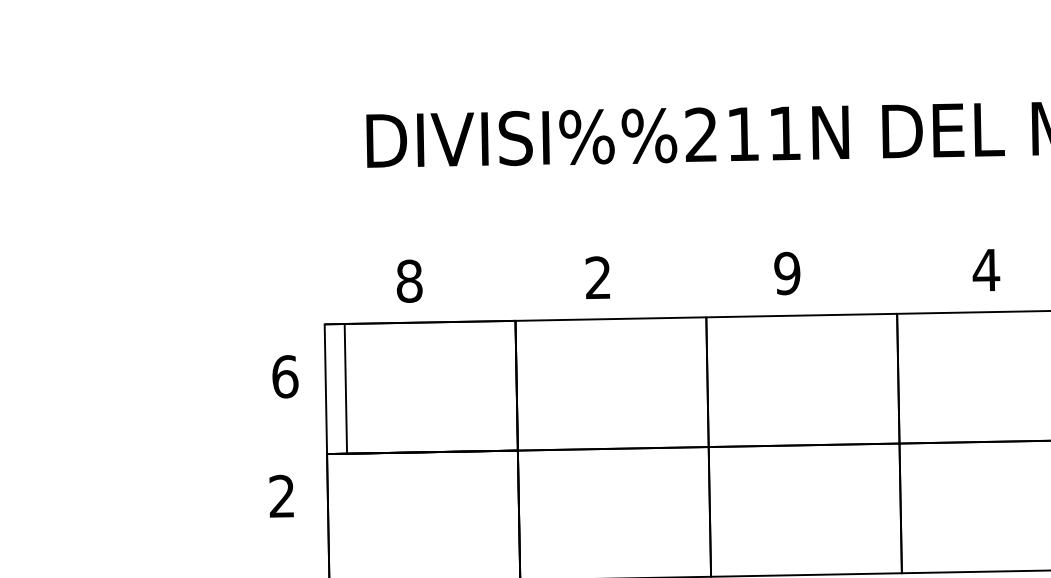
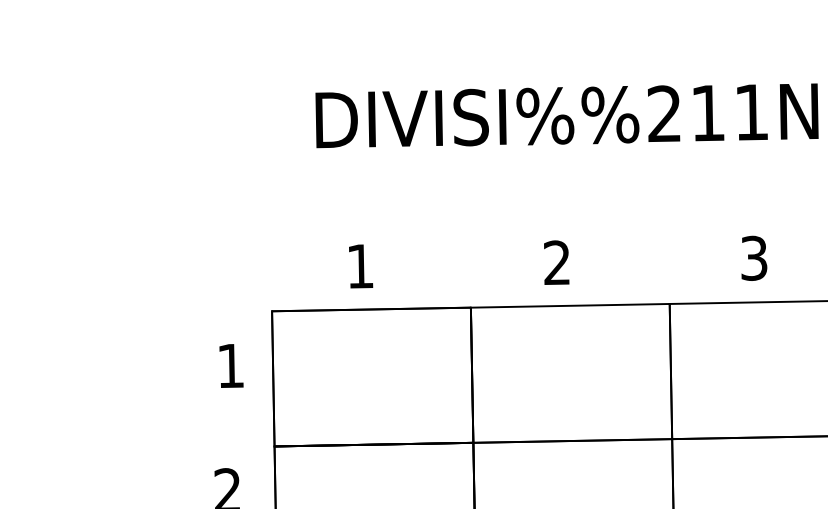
text: (787, 273) -> (754, 258), 9 -> 3
text: (409, 280) -> (360, 265), 8 -> 1
text: (285, 376) -> (231, 365), 6 -> 1
line: (345, 389) -> (272, 379), moved

